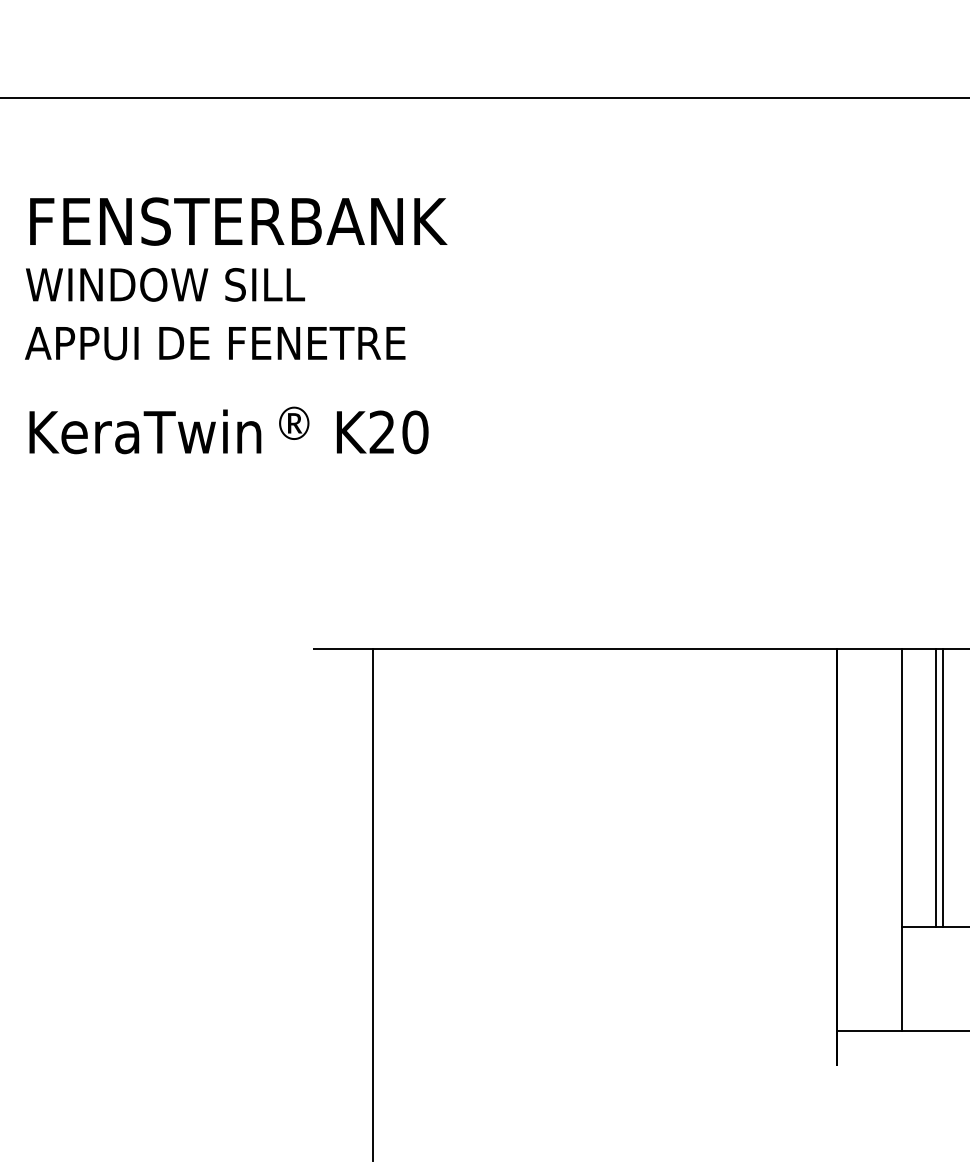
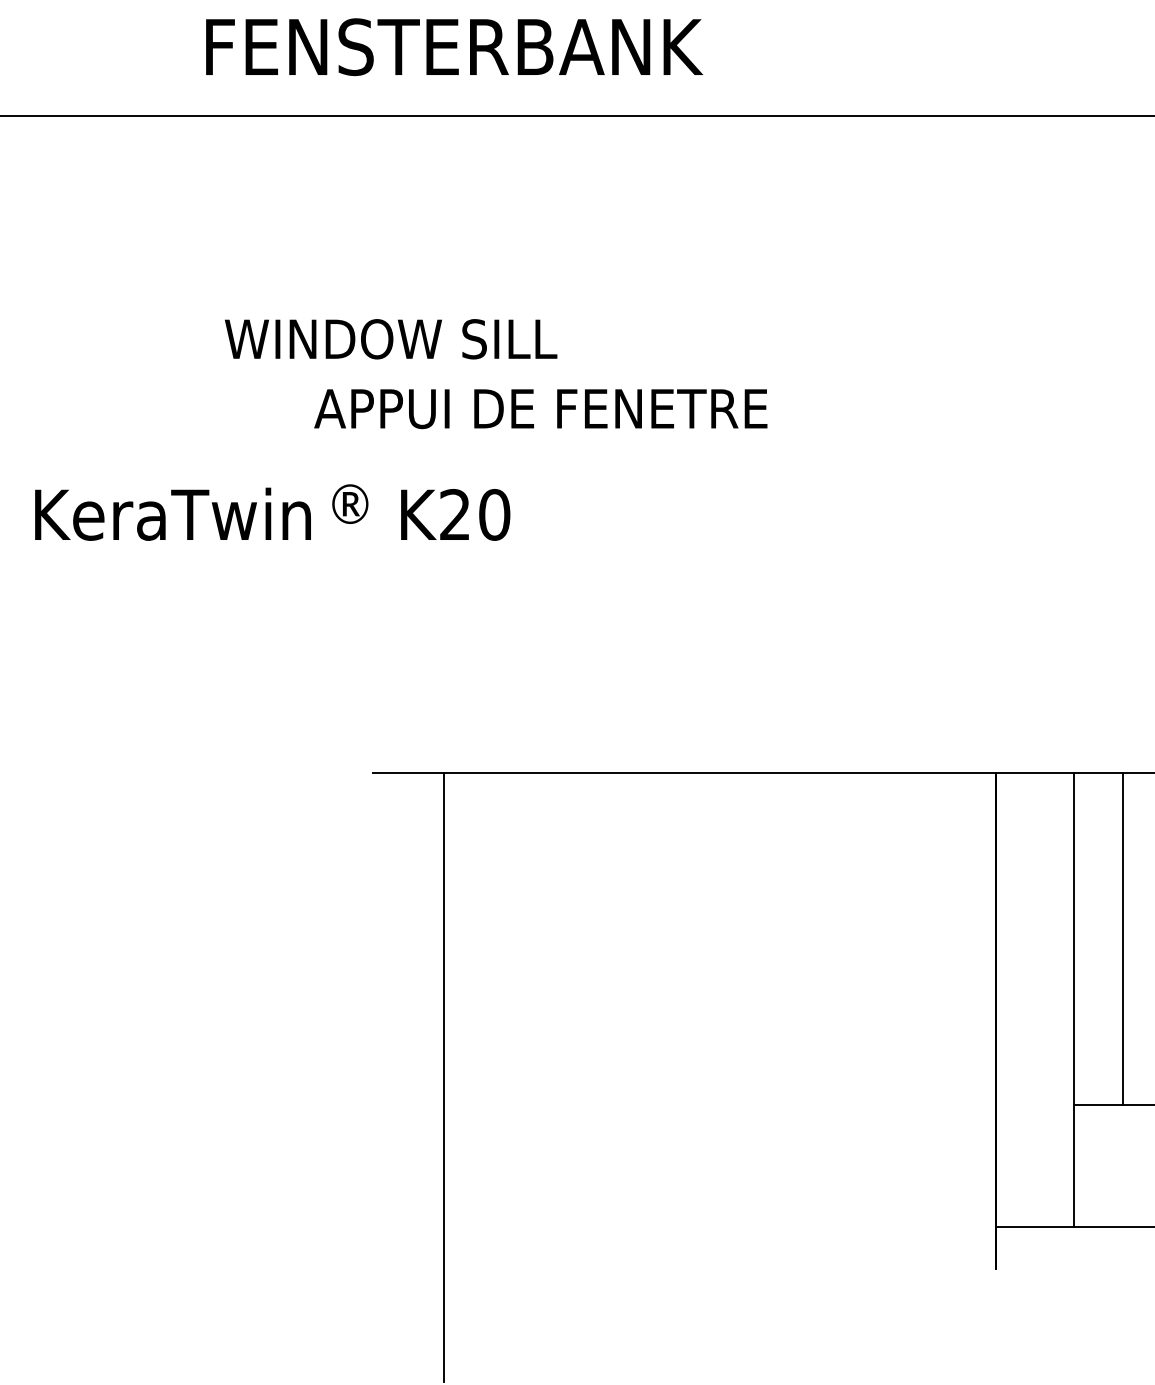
text: (238, 221) -> (454, 47), moved
text: (165, 284) -> (391, 338), moved
text: (215, 343) -> (541, 409), moved
line: (935, 787) -> (1114, 937), removed

